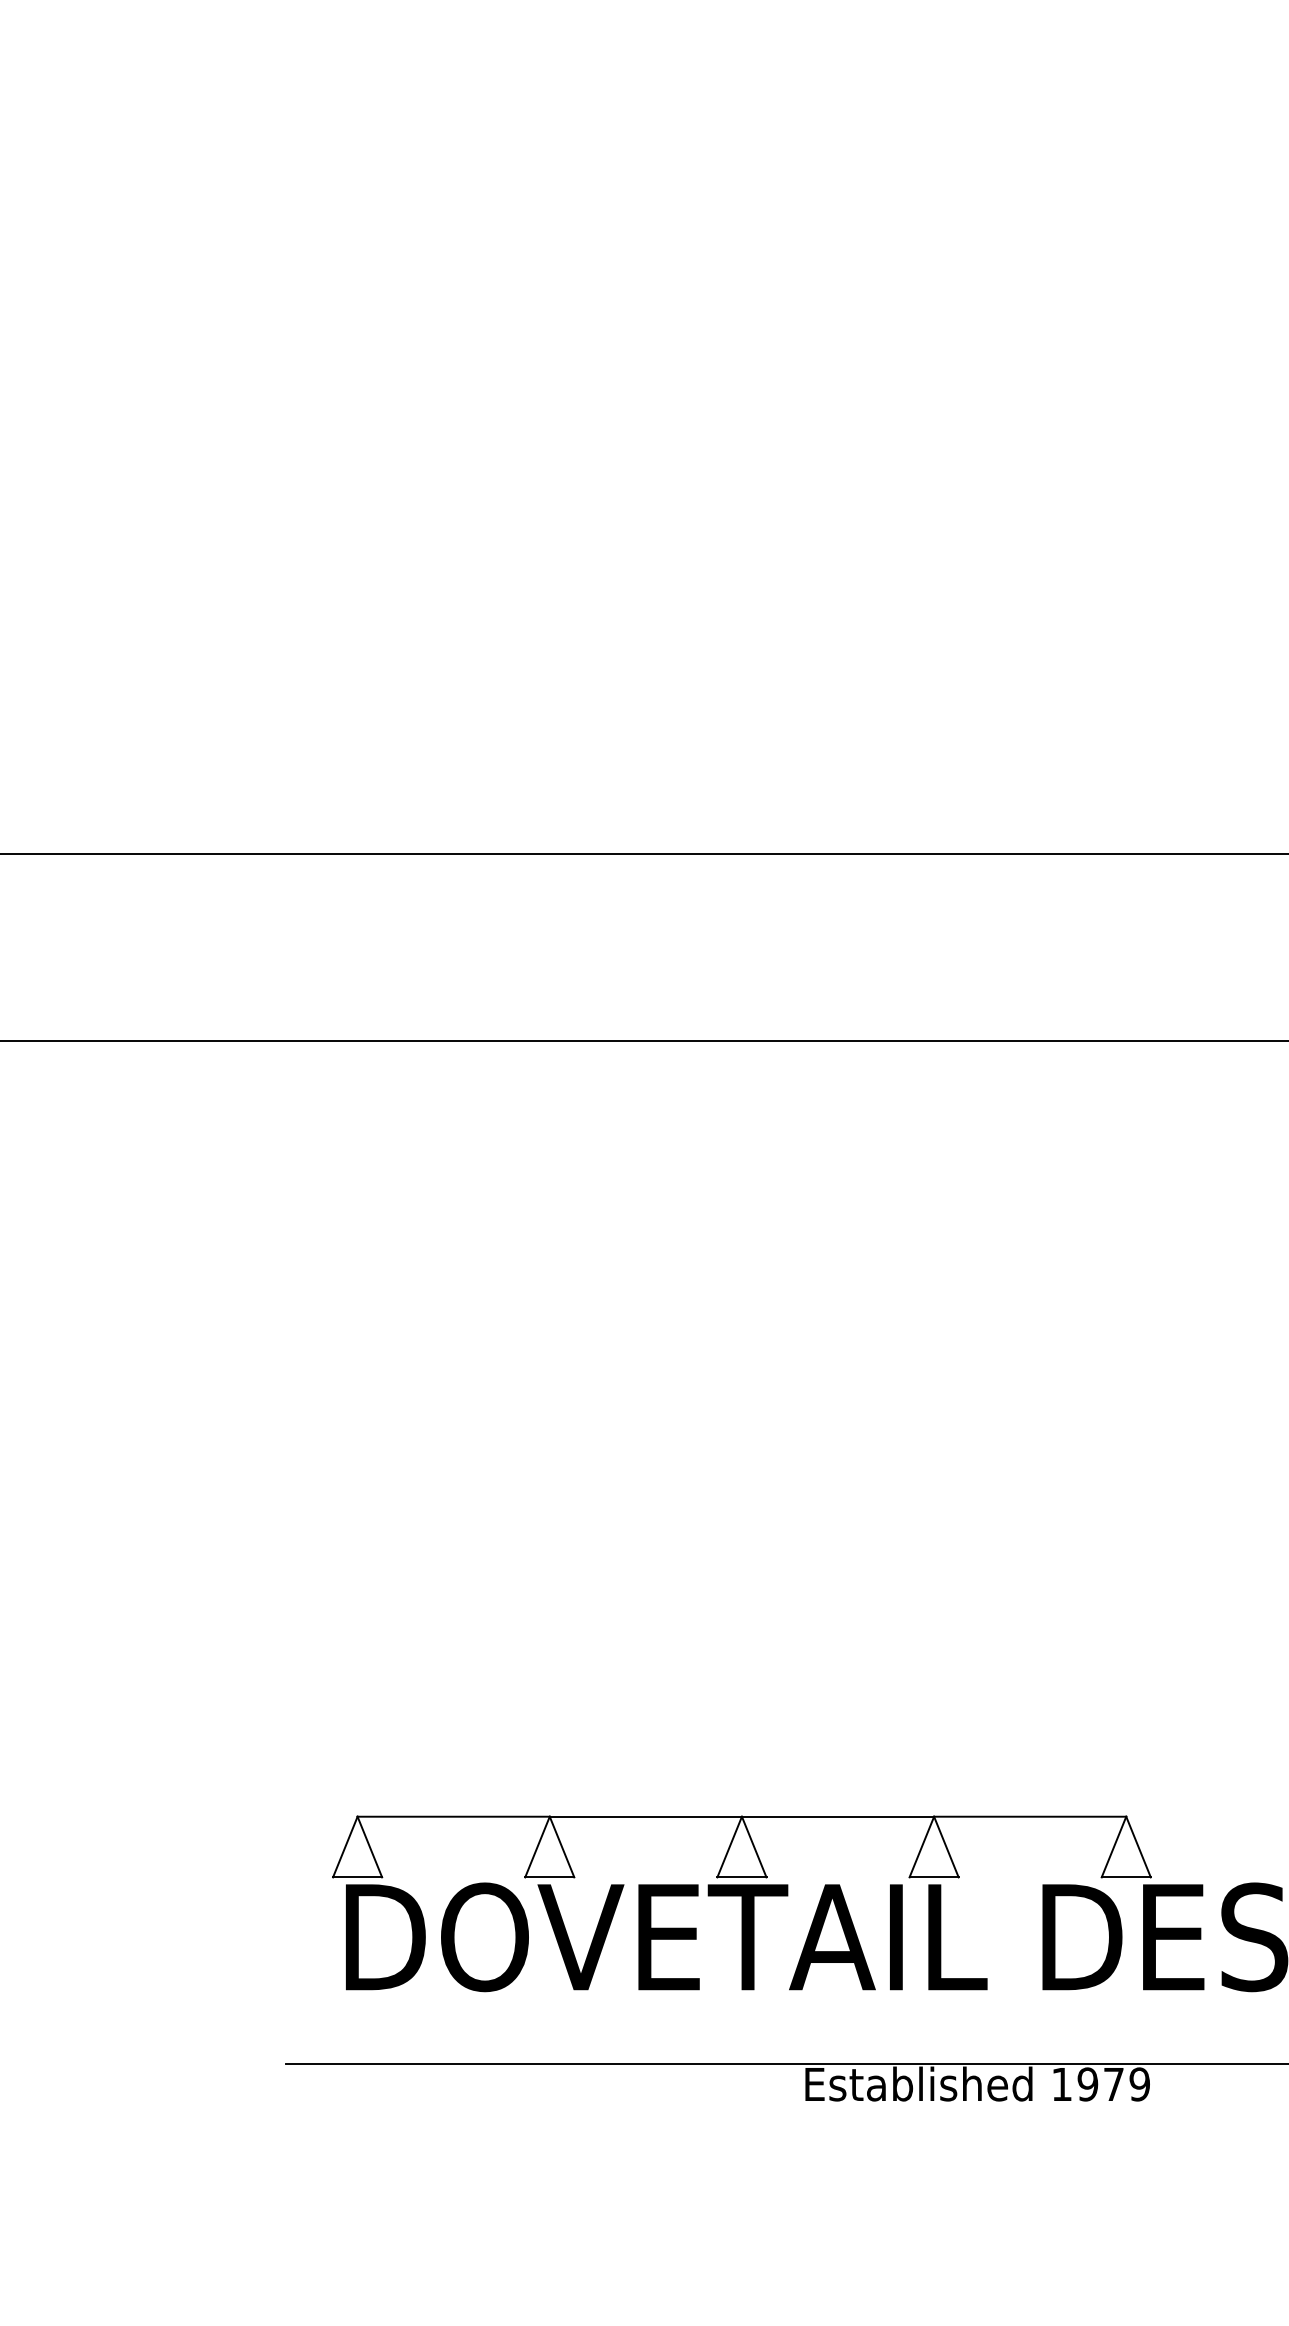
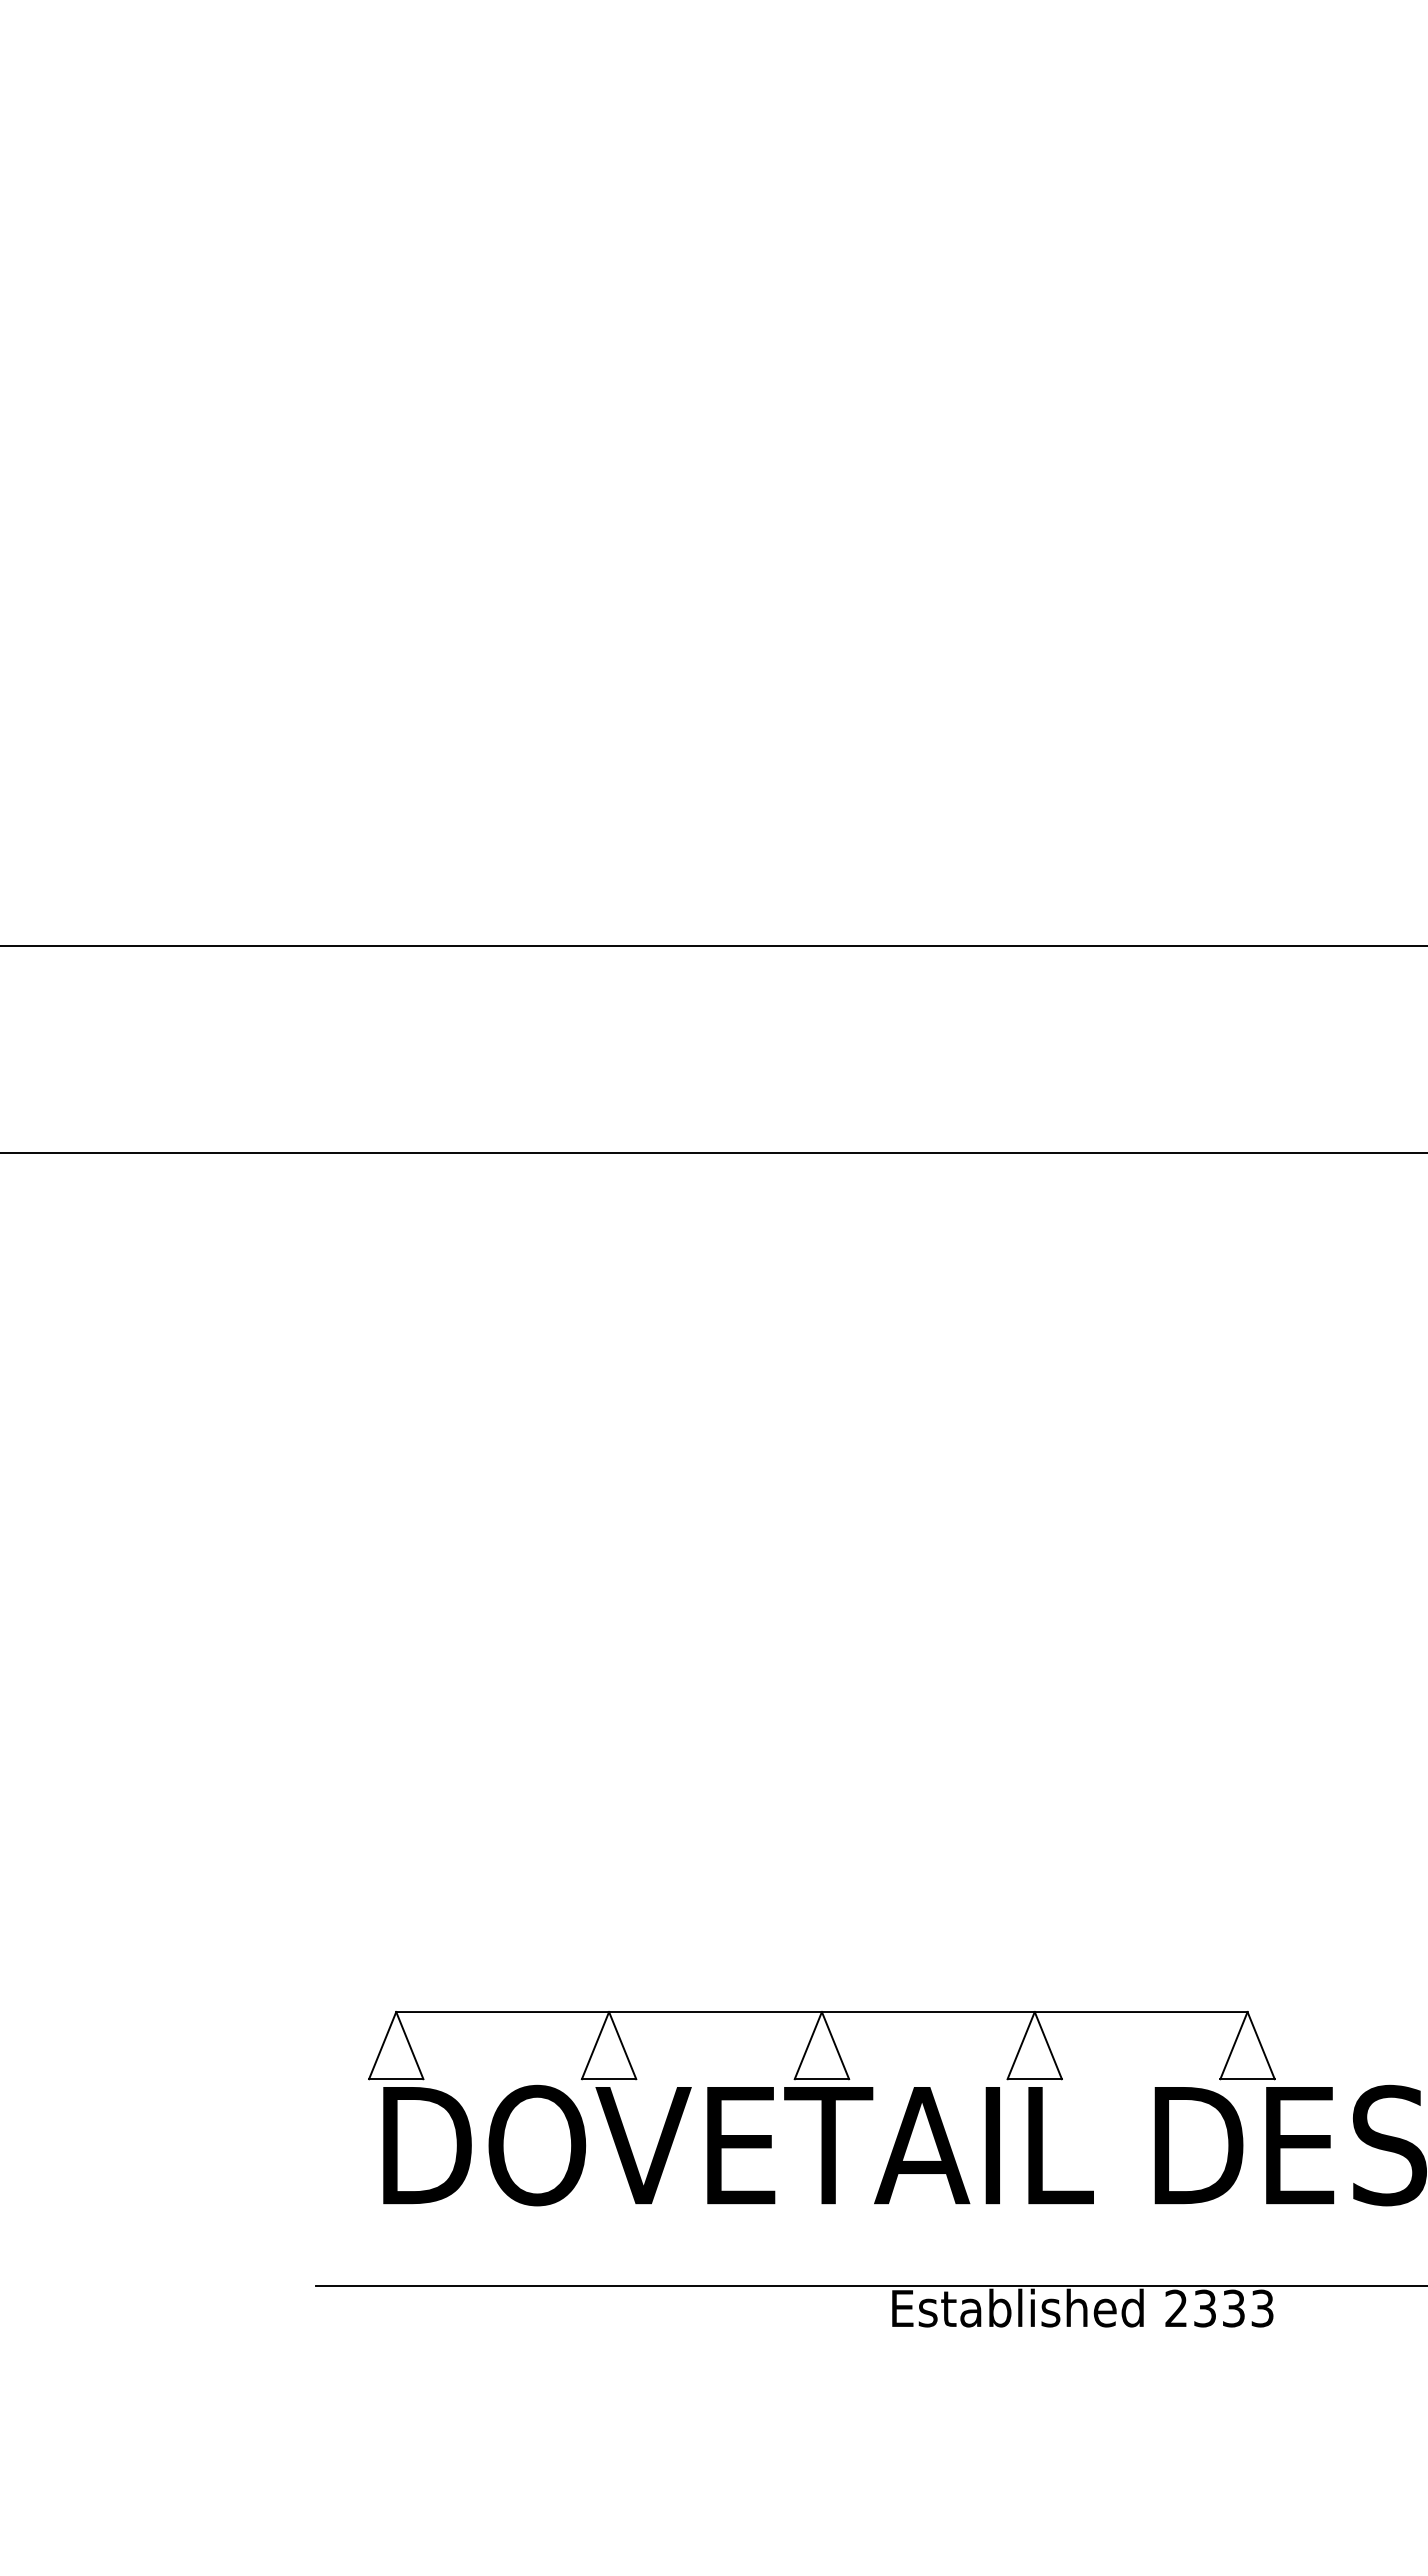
text: (1100, 2084) -> (1219, 2308), 1979 -> 2333

